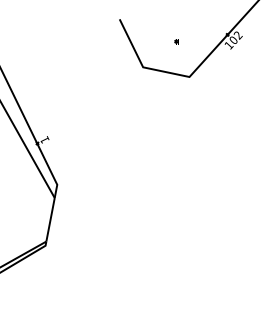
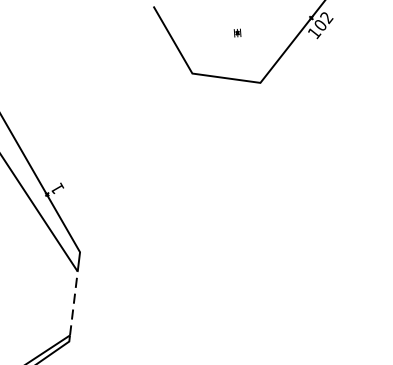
line: (50, 219) -> (73, 303), solid -> dashed

